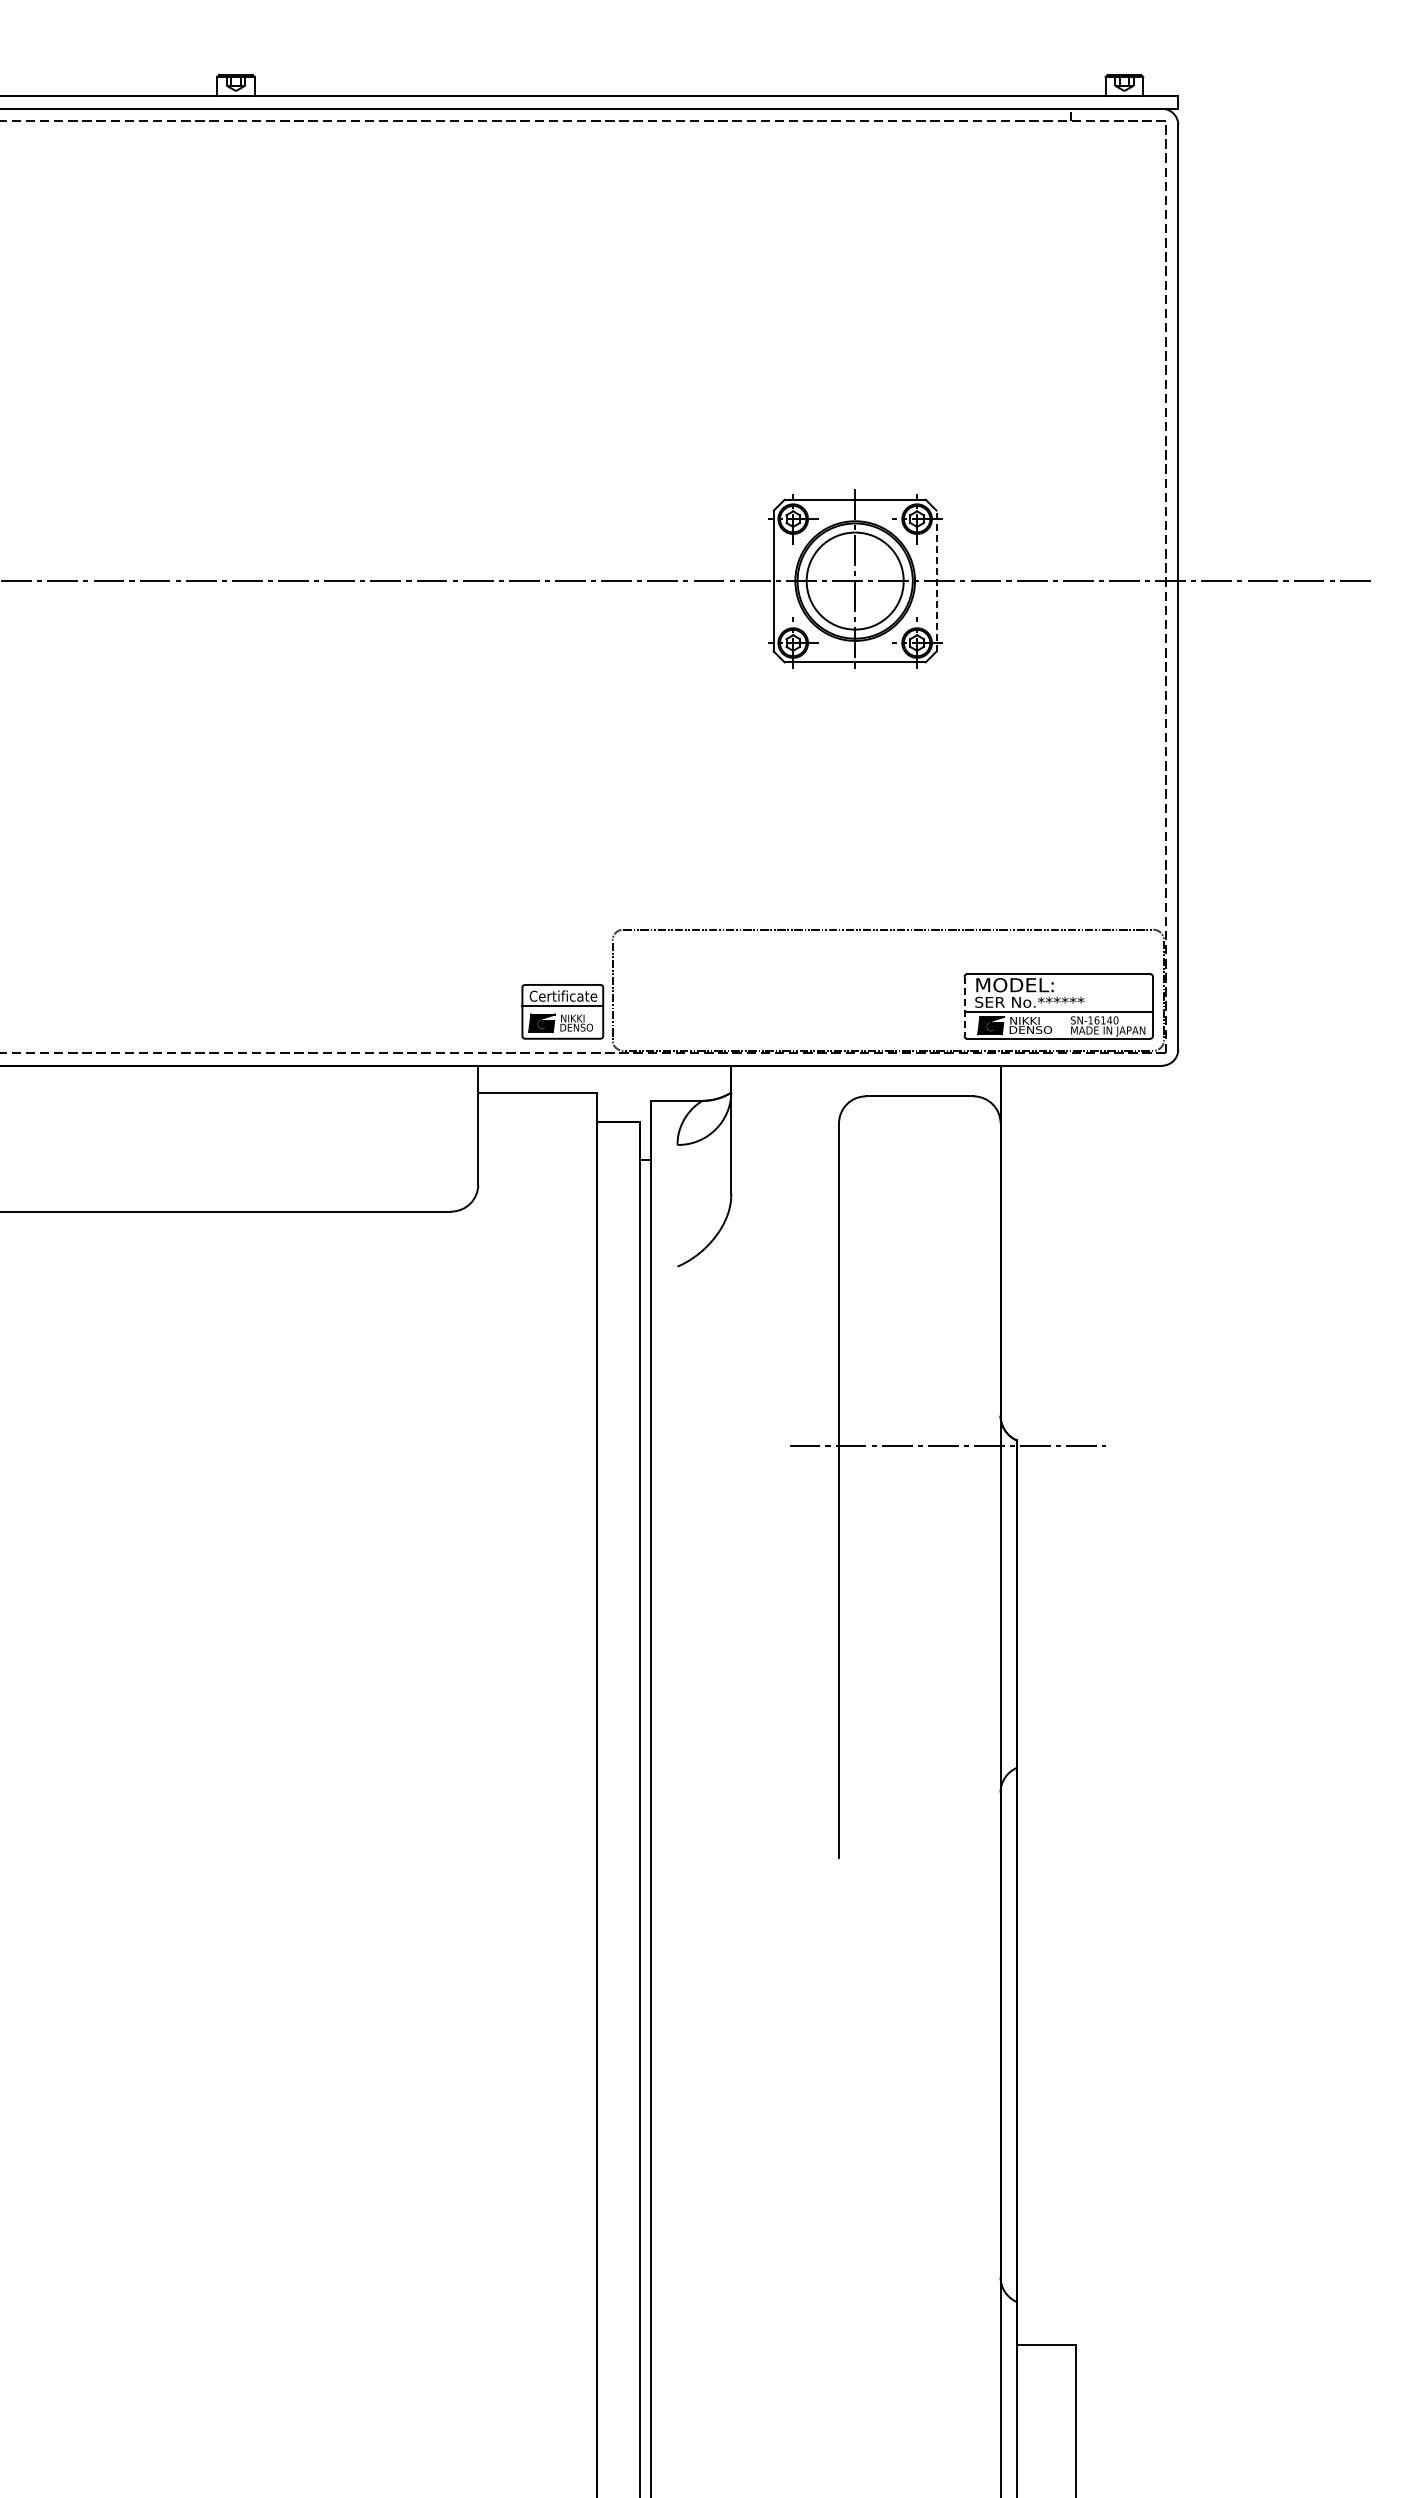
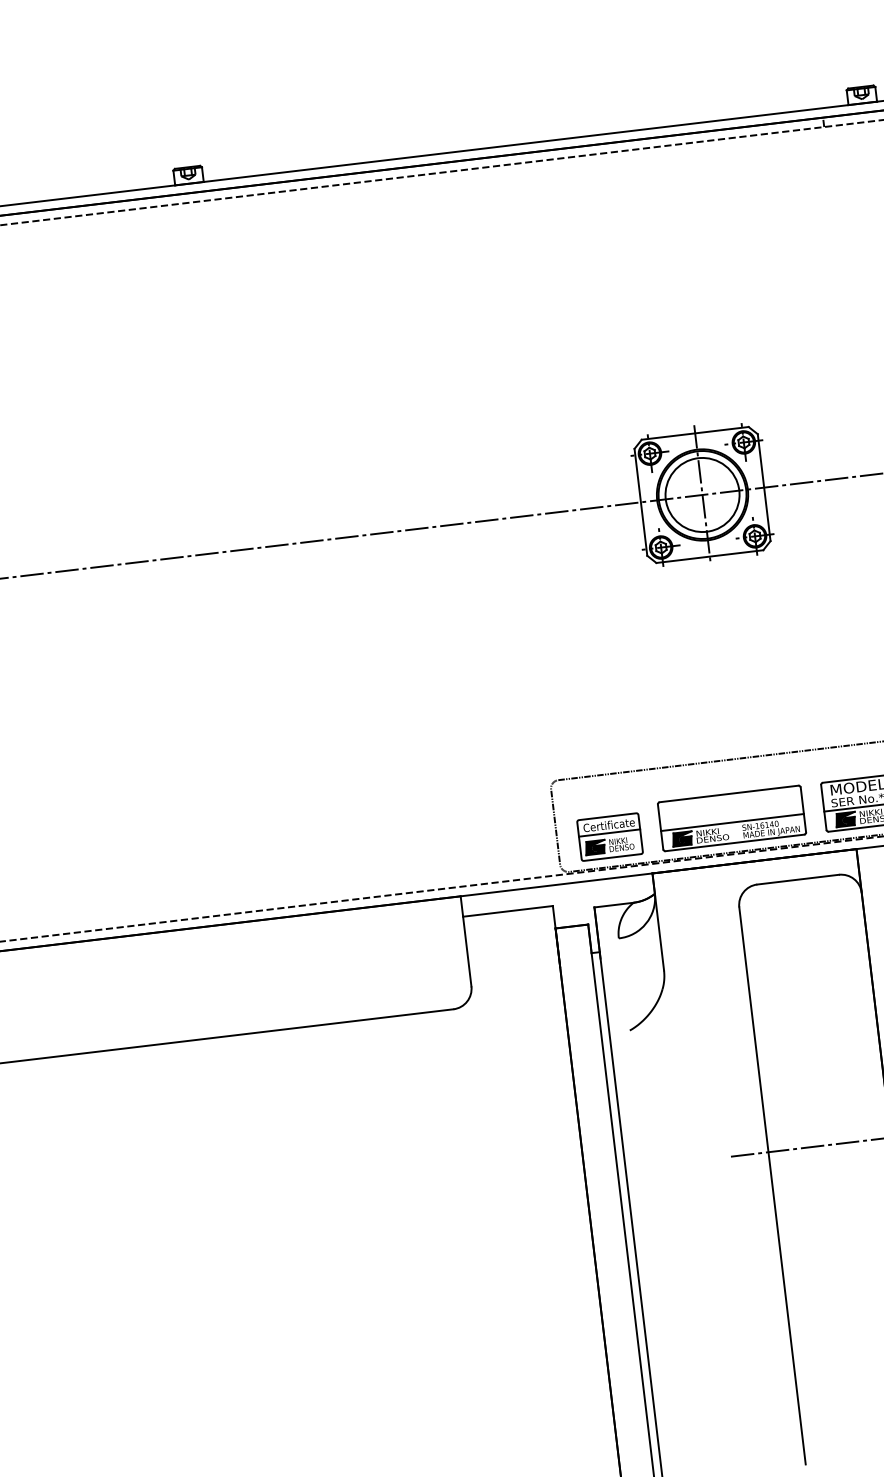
line: (936, 581) -> (764, 487), dashed -> solid
part: (843, 1006) -> (732, 818), added
line: (964, 1006) -> (823, 807), dashed -> solid
part: (562, 1011) -> (609, 836), moved

